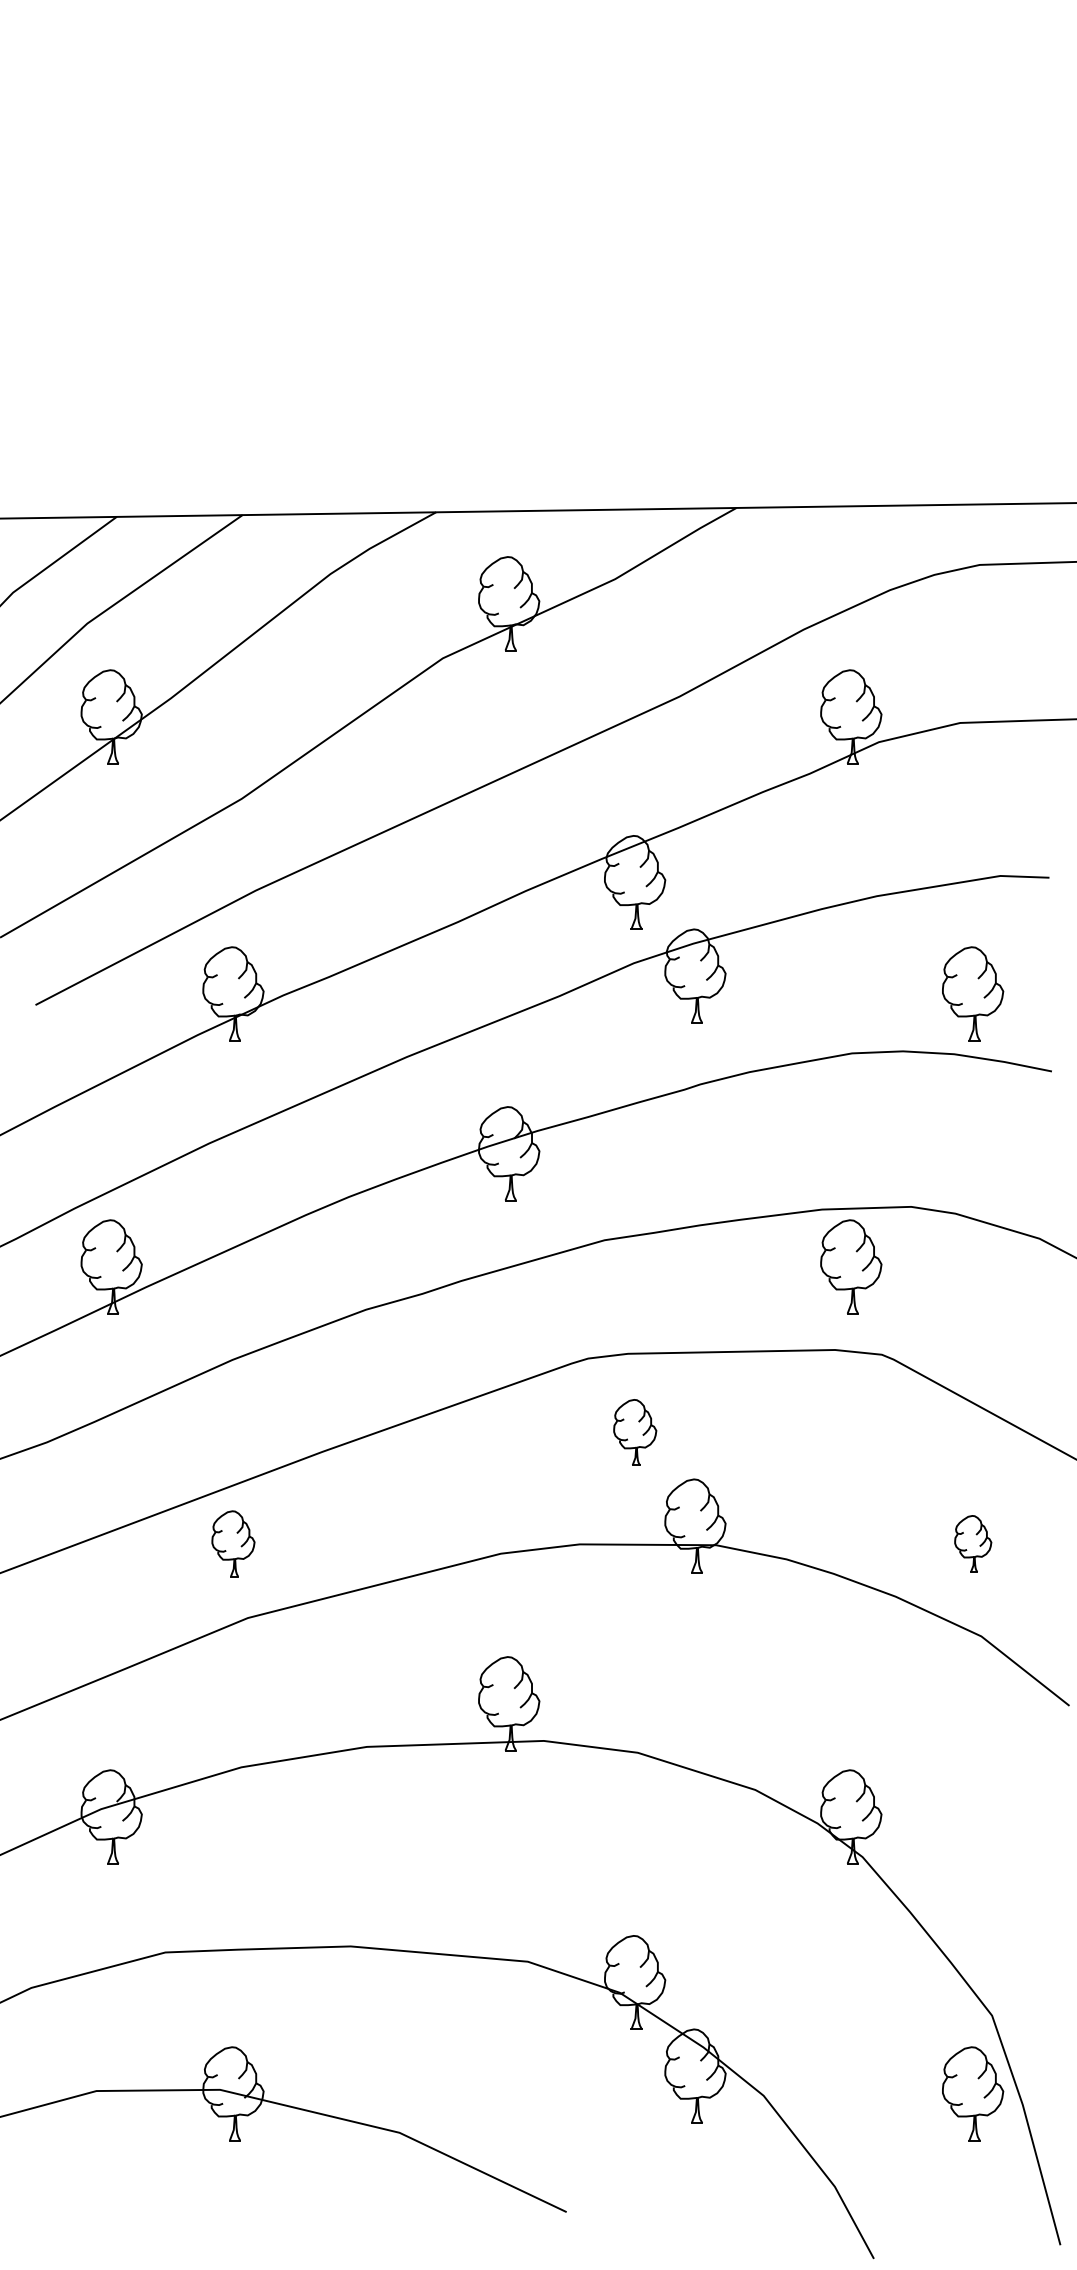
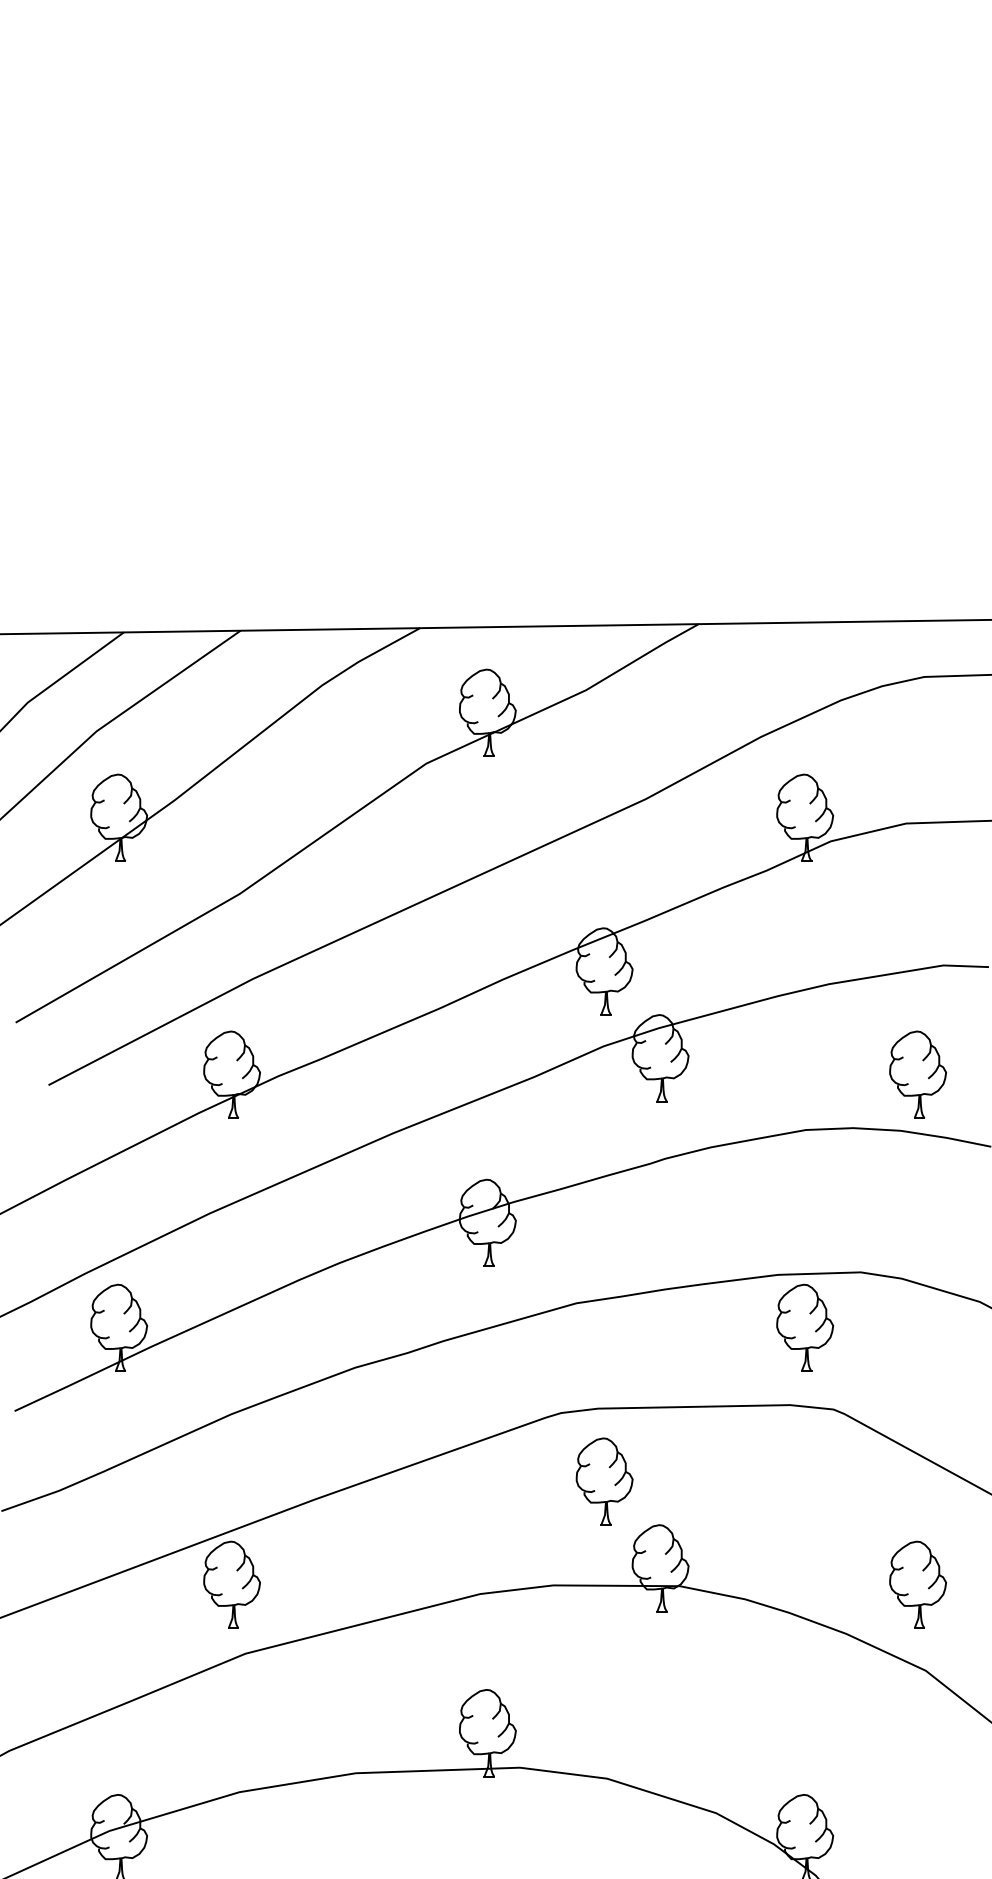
part: (635, 1432) -> (605, 1481), size x1.43
part: (233, 1543) -> (232, 1584), size x1.43
part: (973, 1543) -> (918, 1584), size x1.67

